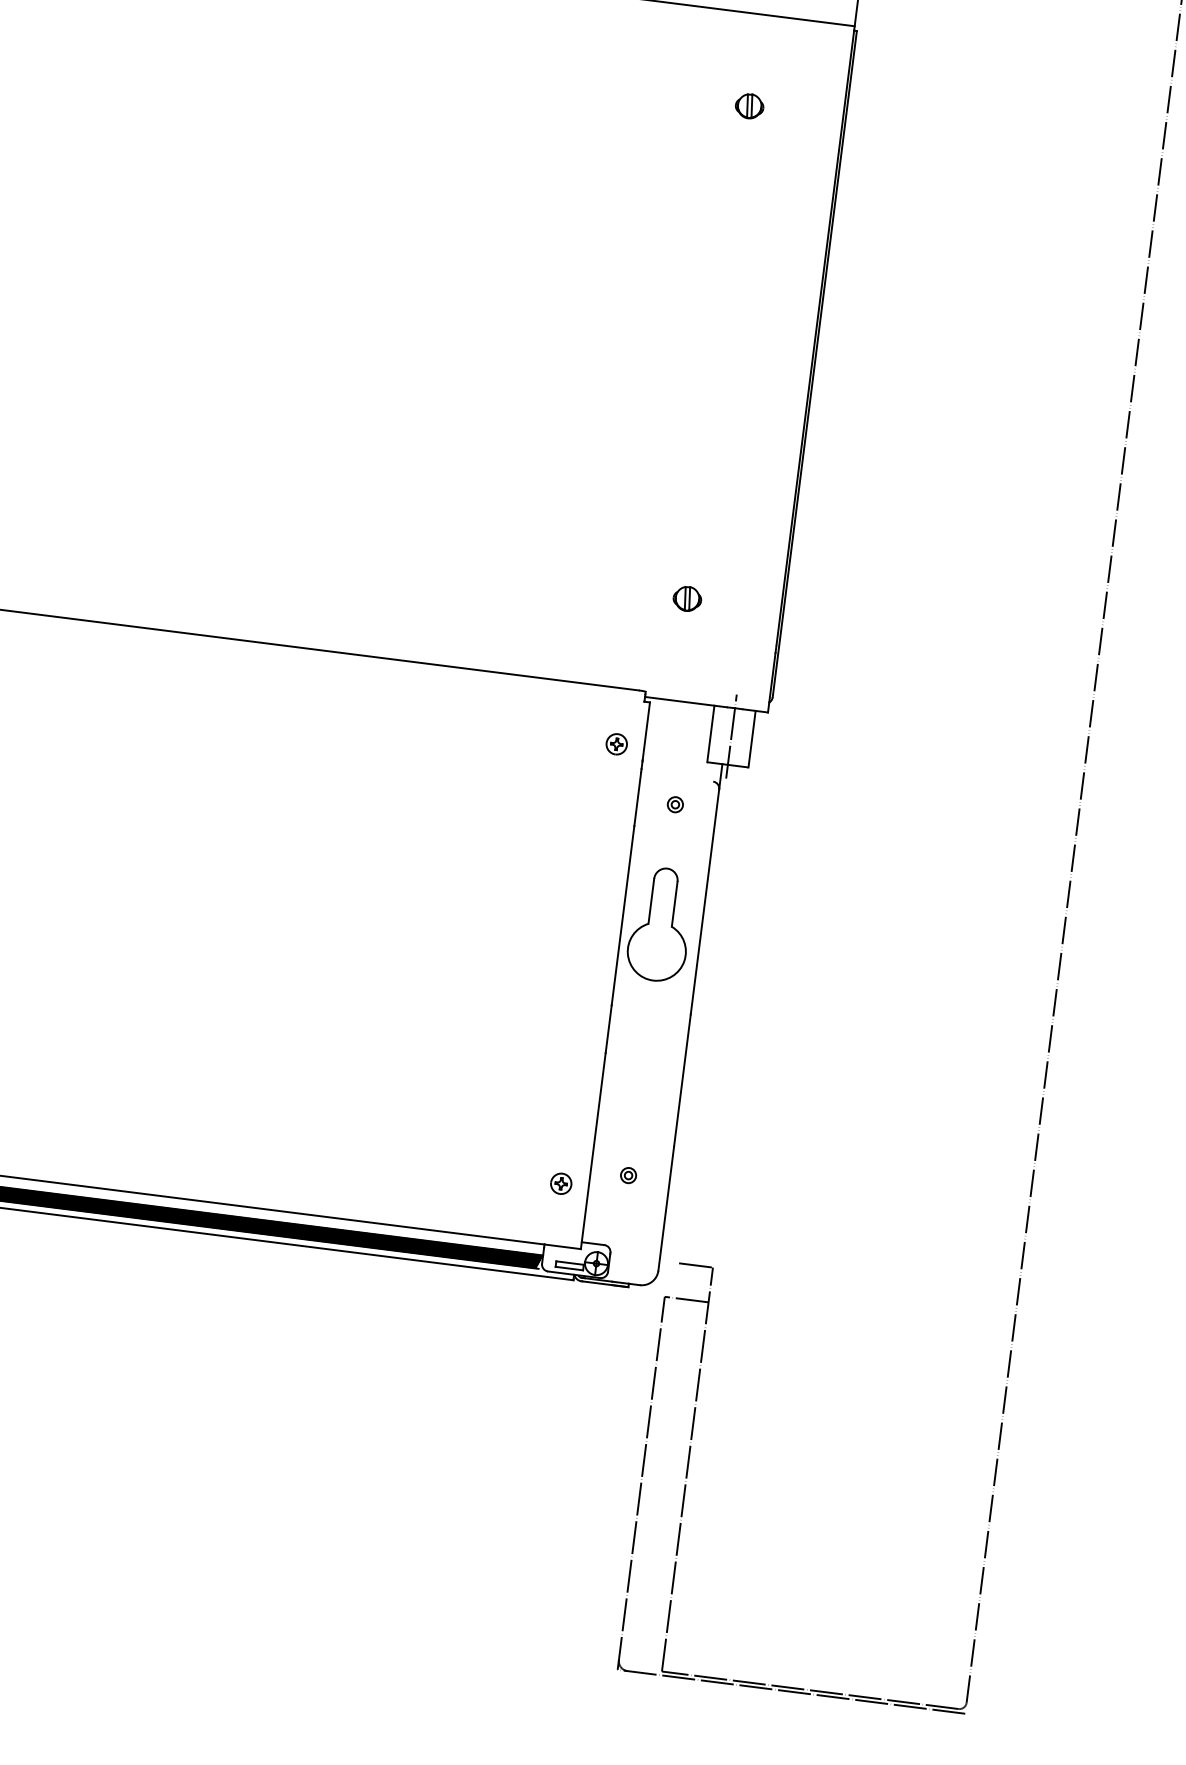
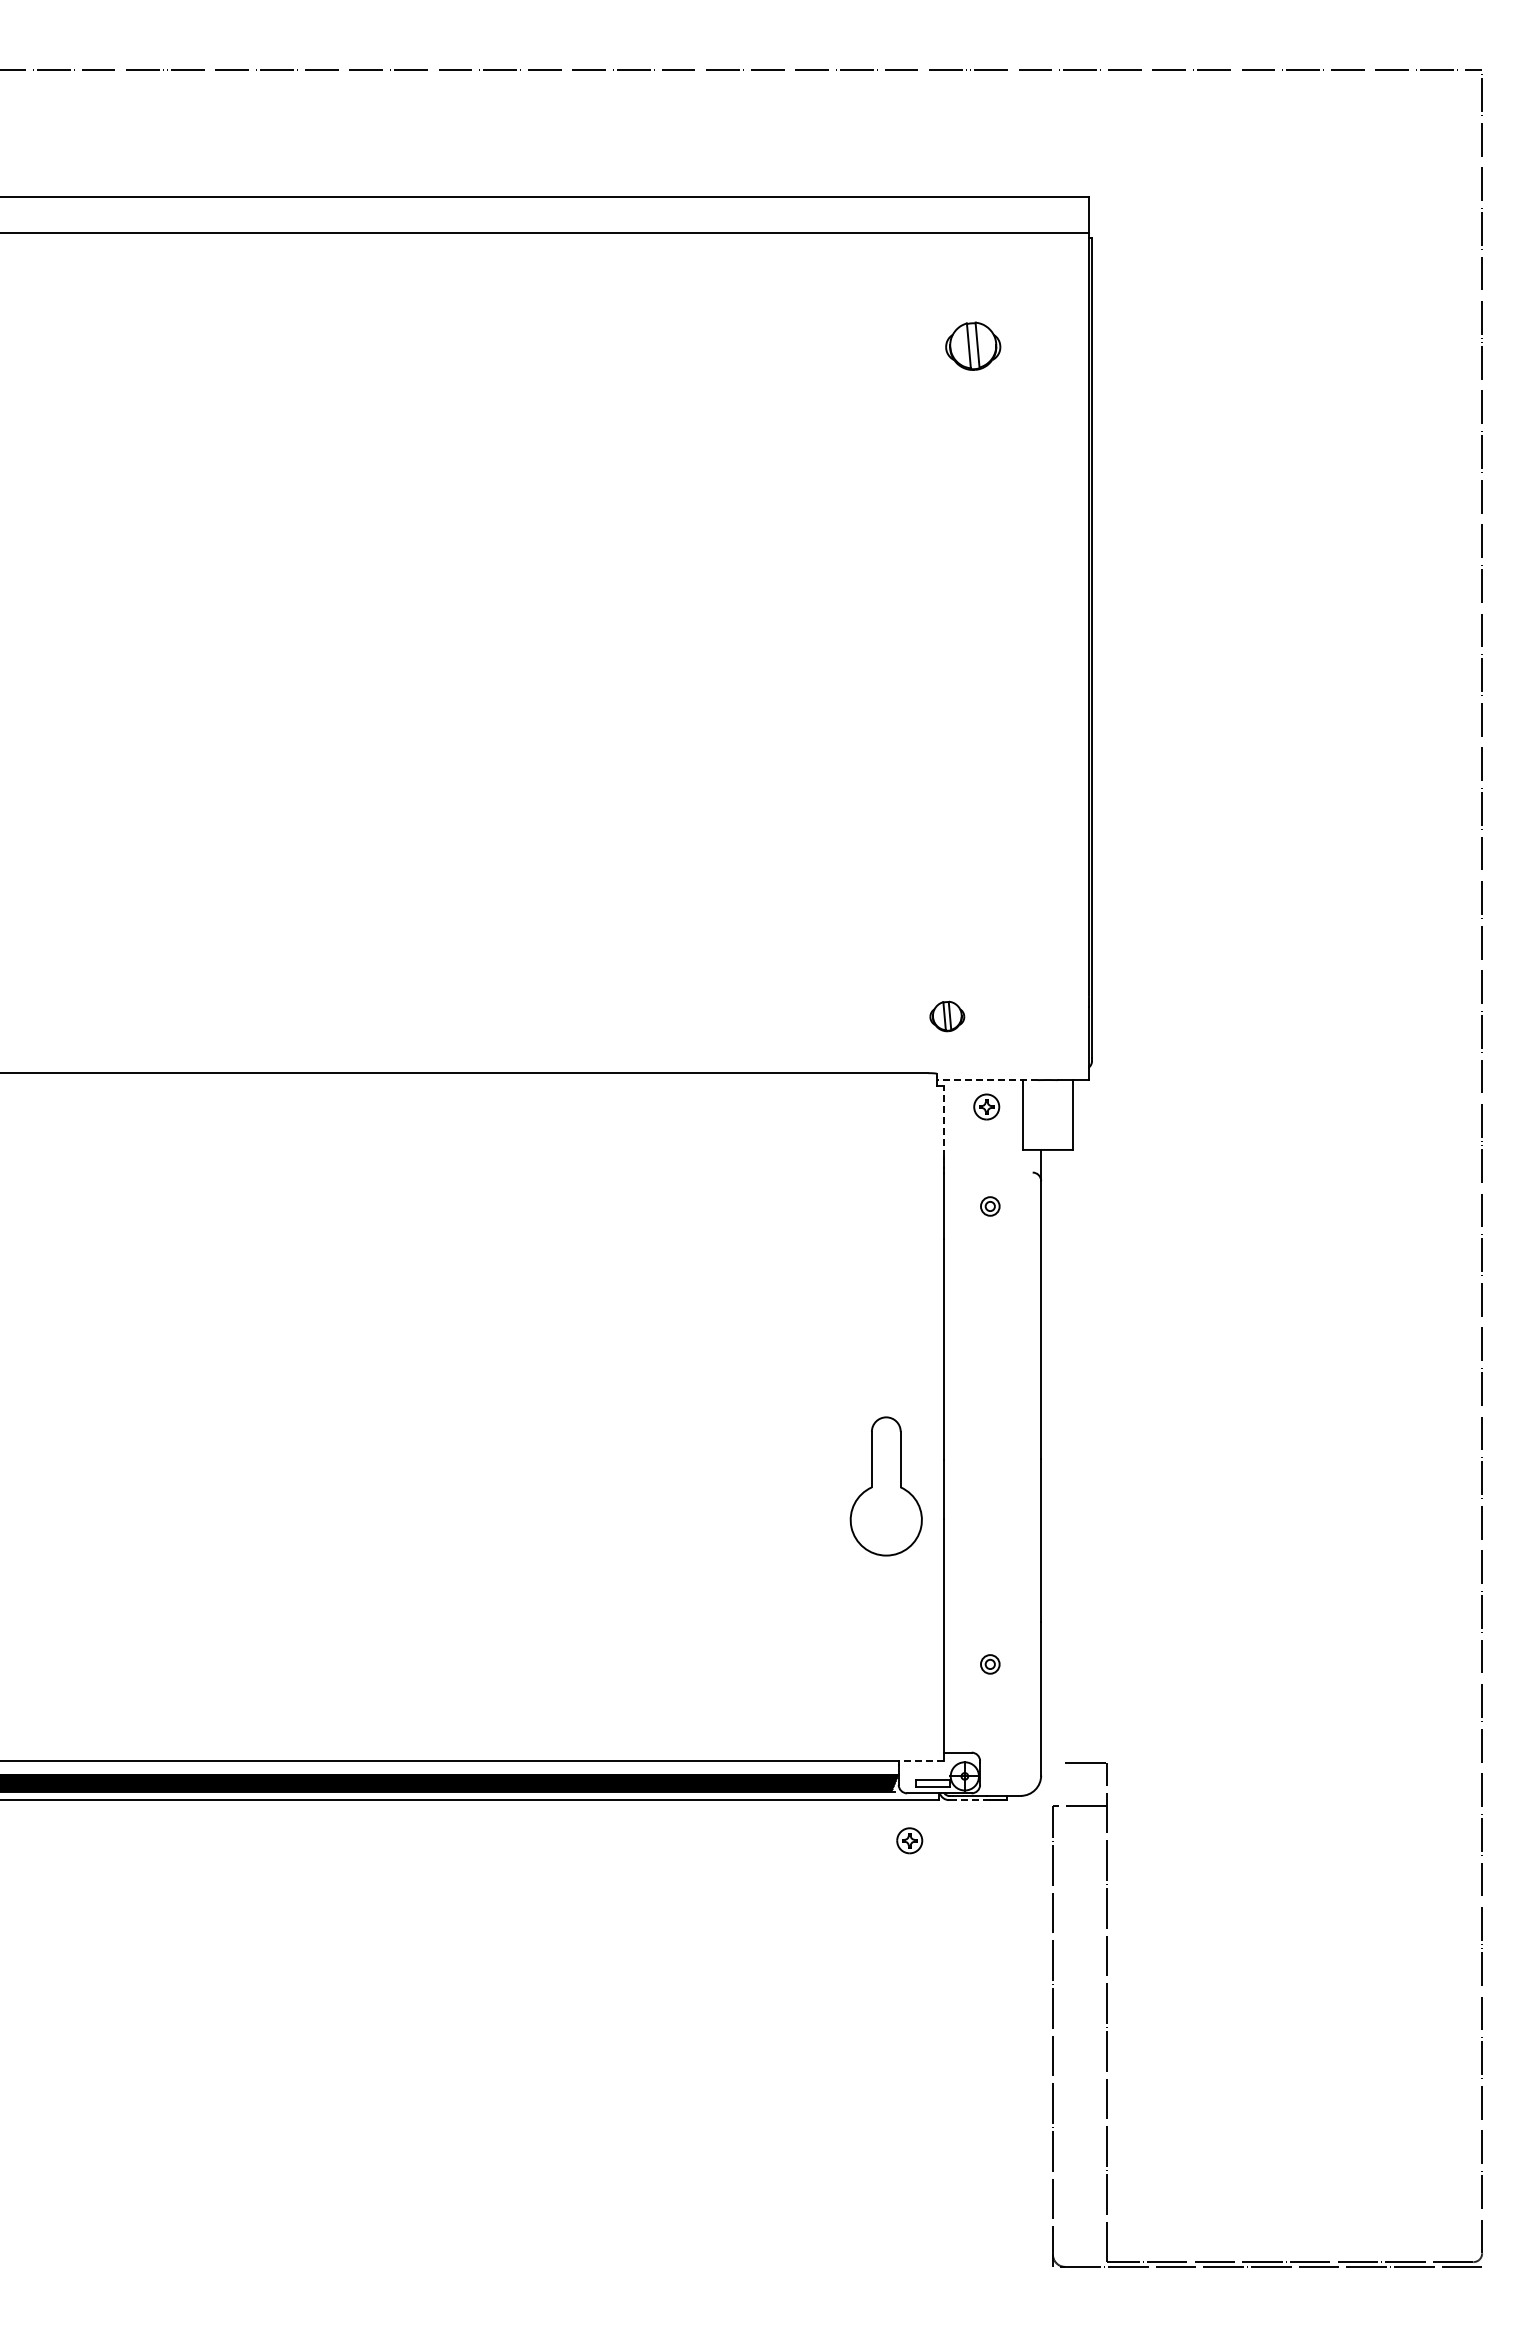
part: (749, 105) -> (973, 345), size x1.6
part: (687, 598) -> (947, 1016), moved
line: (685, 702) -> (986, 1080), solid -> dashed
line: (646, 731) -> (943, 1121), solid -> dashed
line: (731, 736) -> (1047, 1114), removed
part: (616, 743) -> (986, 1106), moved
part: (659, 924) -> (885, 1486), moved
part: (561, 1183) -> (909, 1840), moved
line: (562, 1247) -> (920, 1761), solid -> dashed
line: (597, 1283) -> (969, 1800), solid -> dashed

